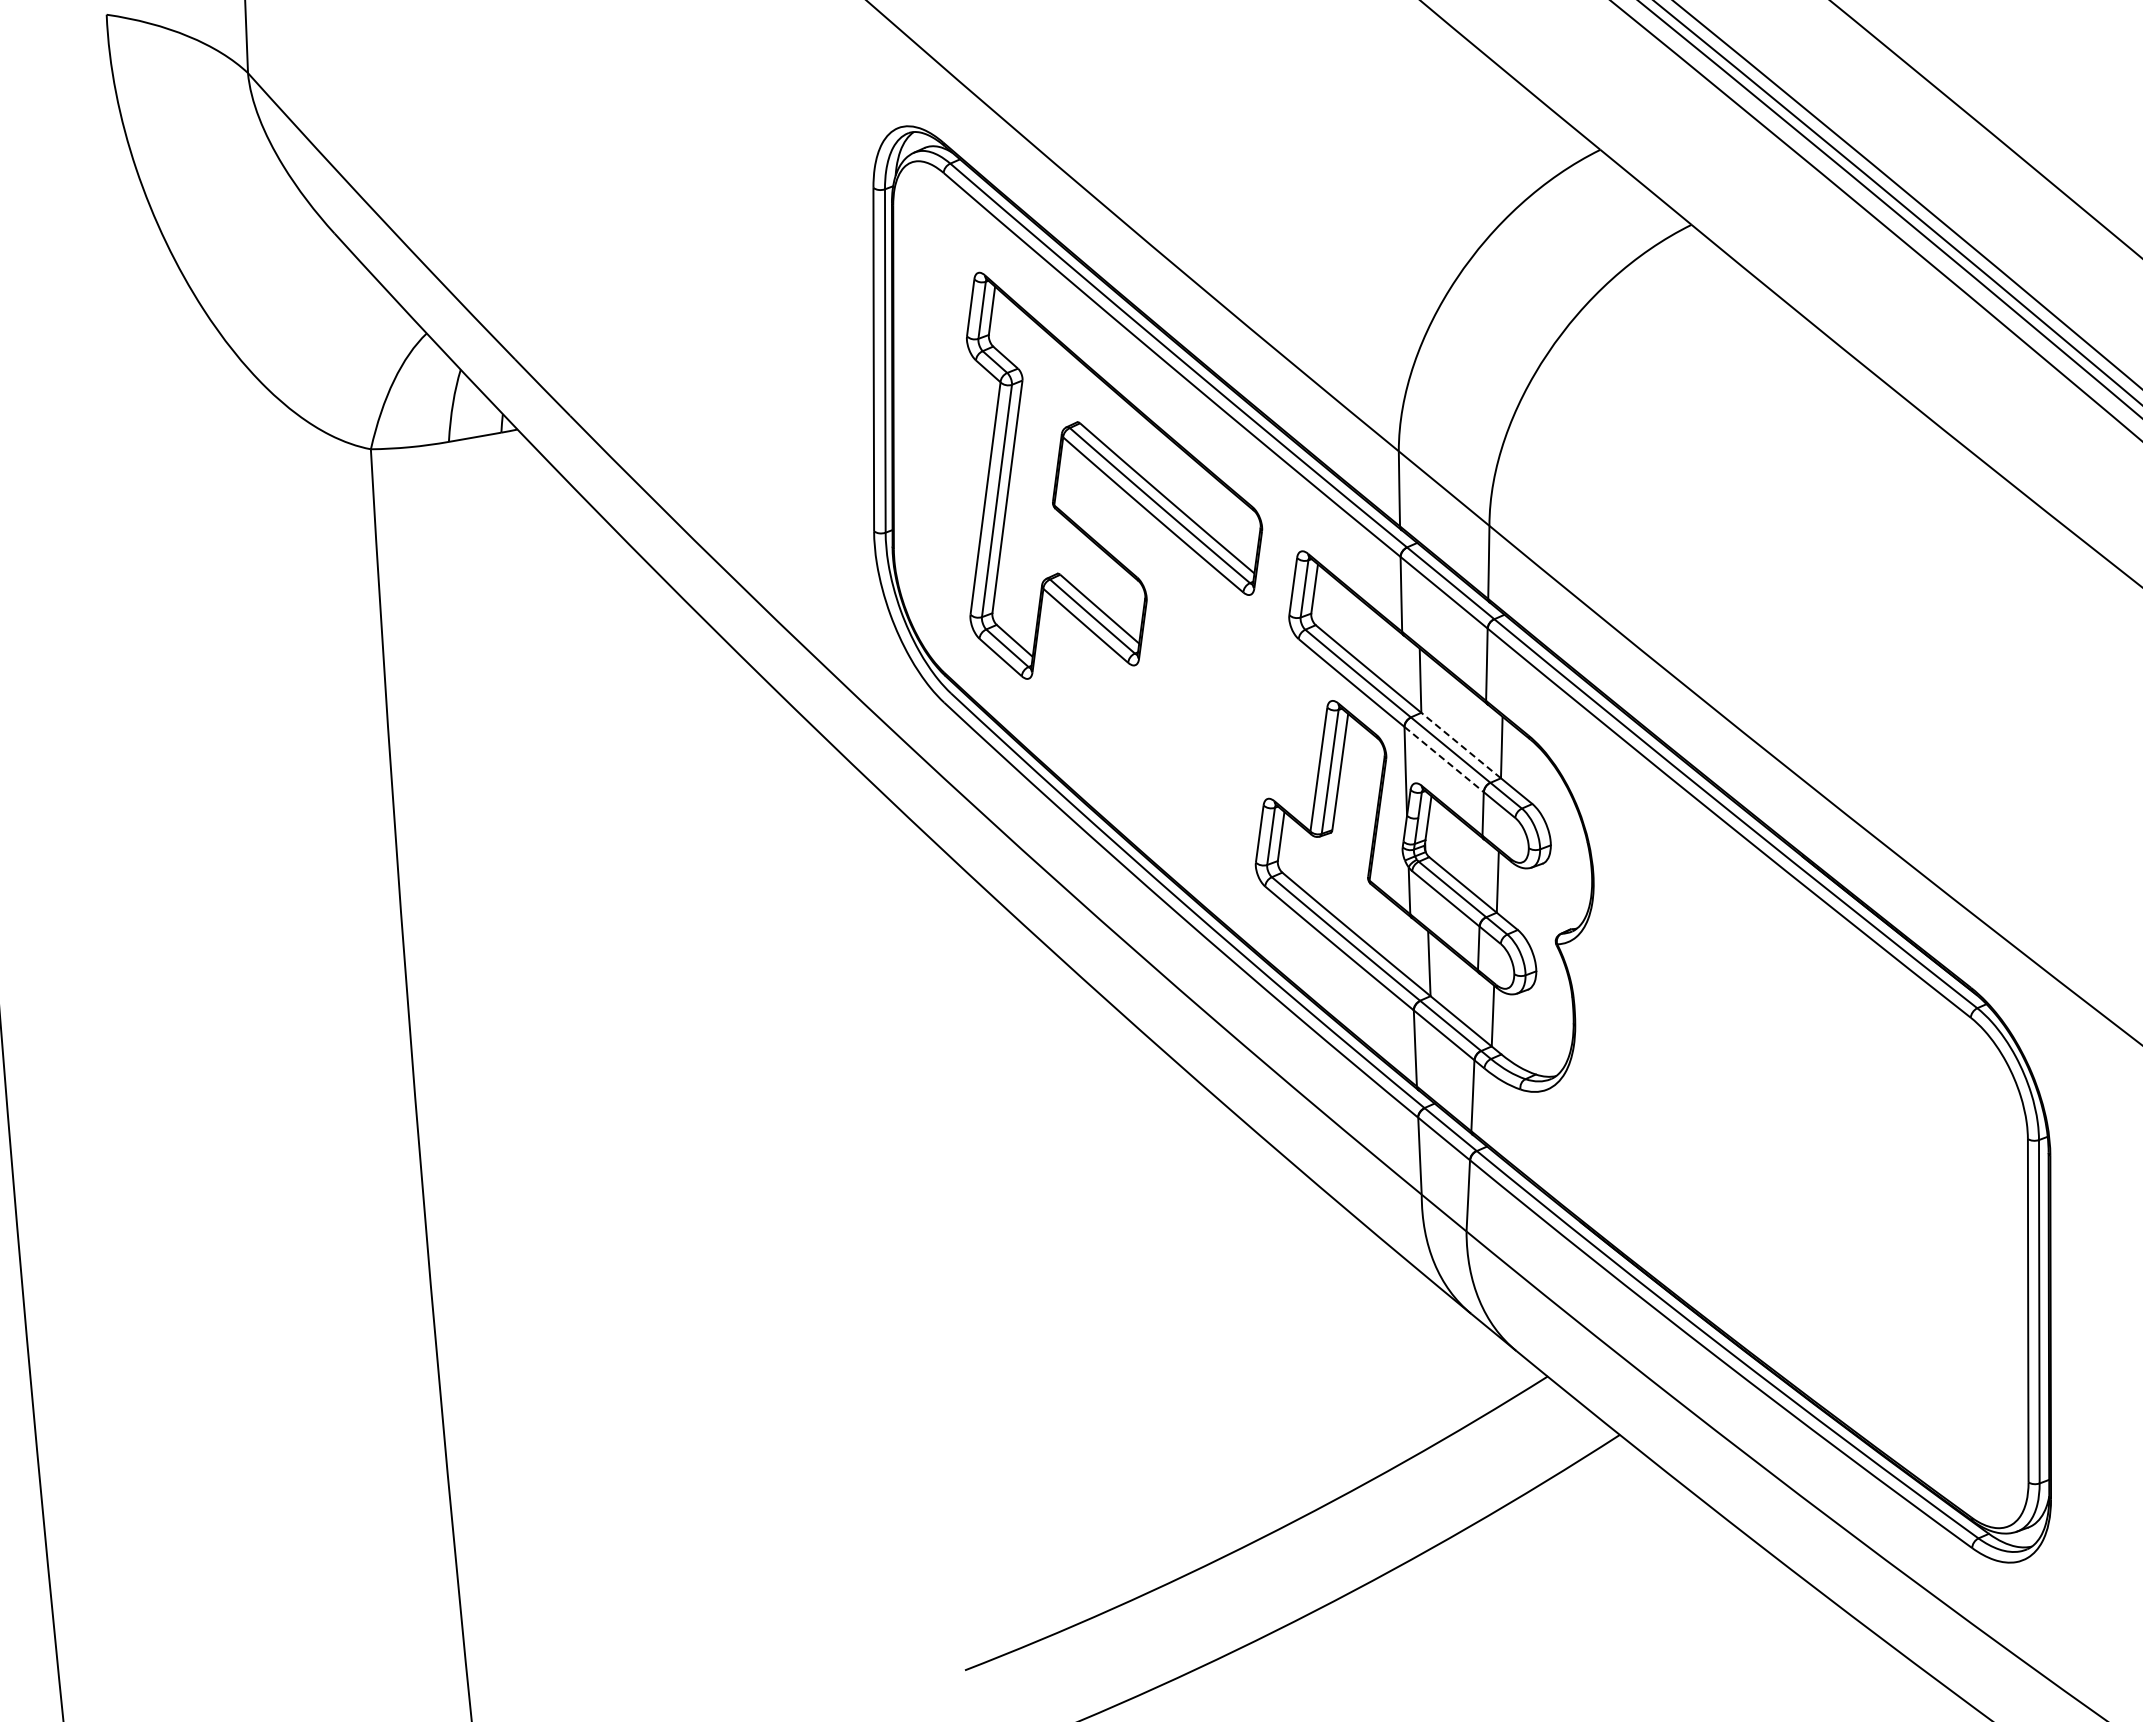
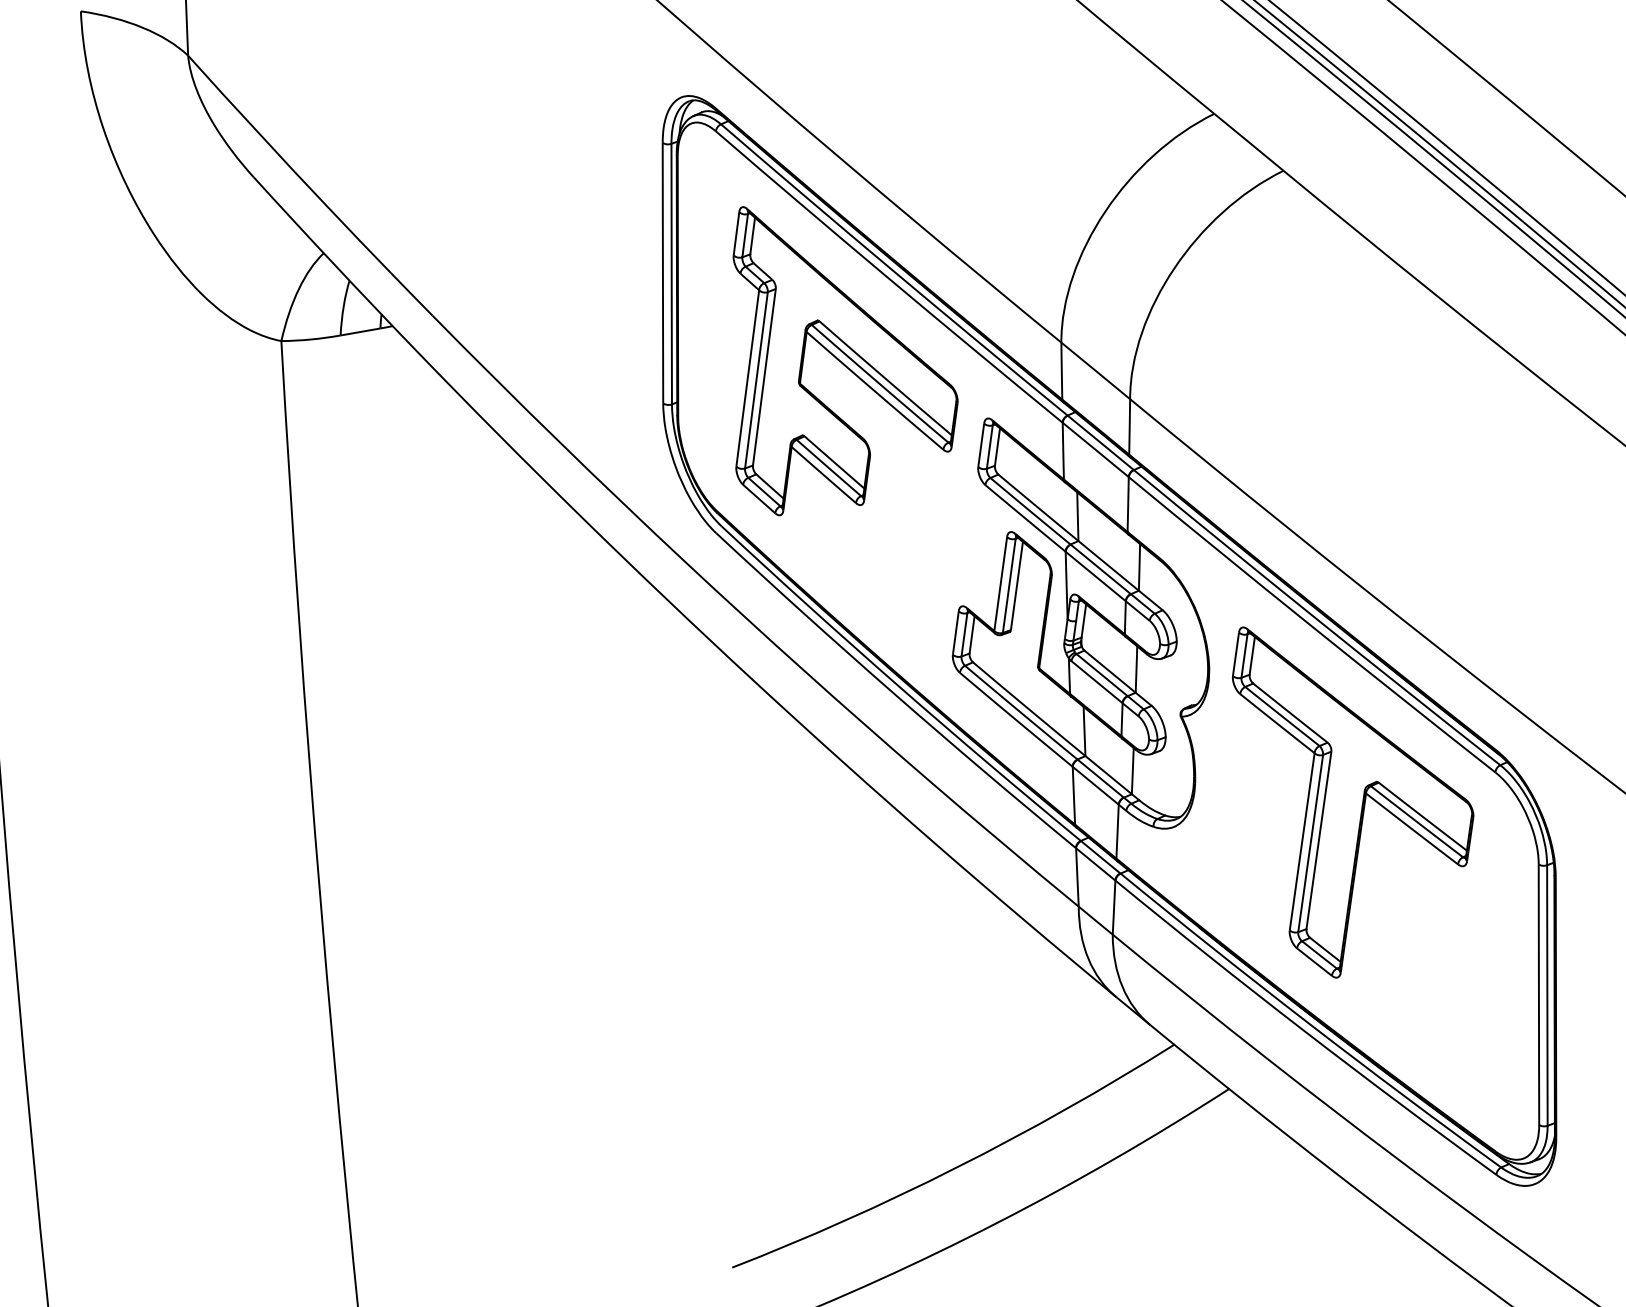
line: (1461, 745) -> (1108, 565), dashed -> solid
line: (1444, 759) -> (1096, 576), dashed -> solid
part: (1782, 1057) -> (1352, 802), added

